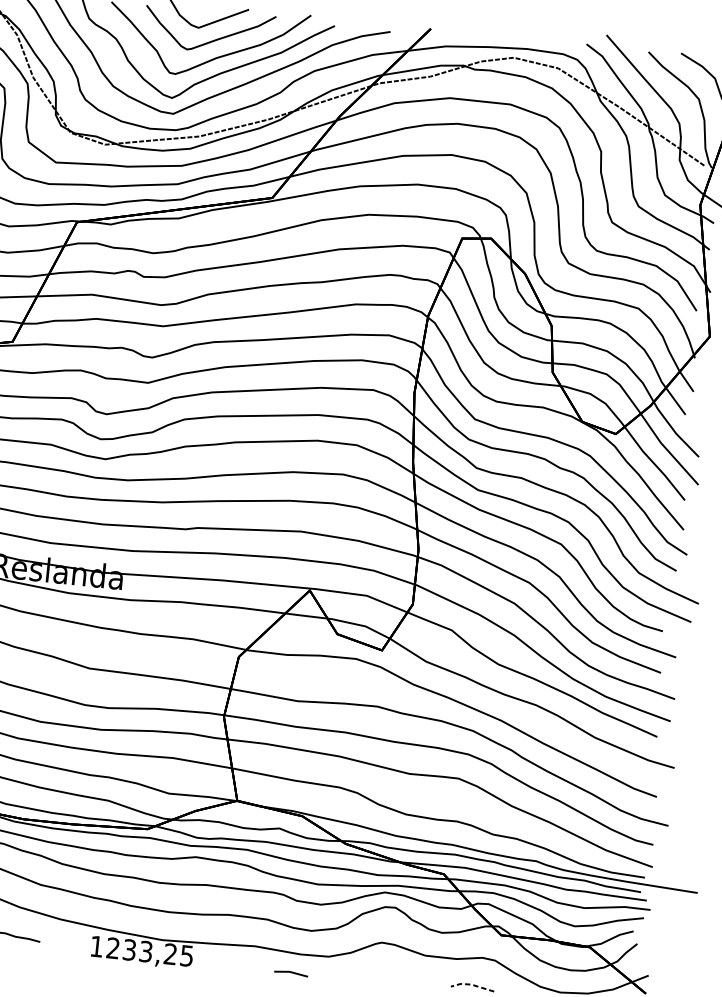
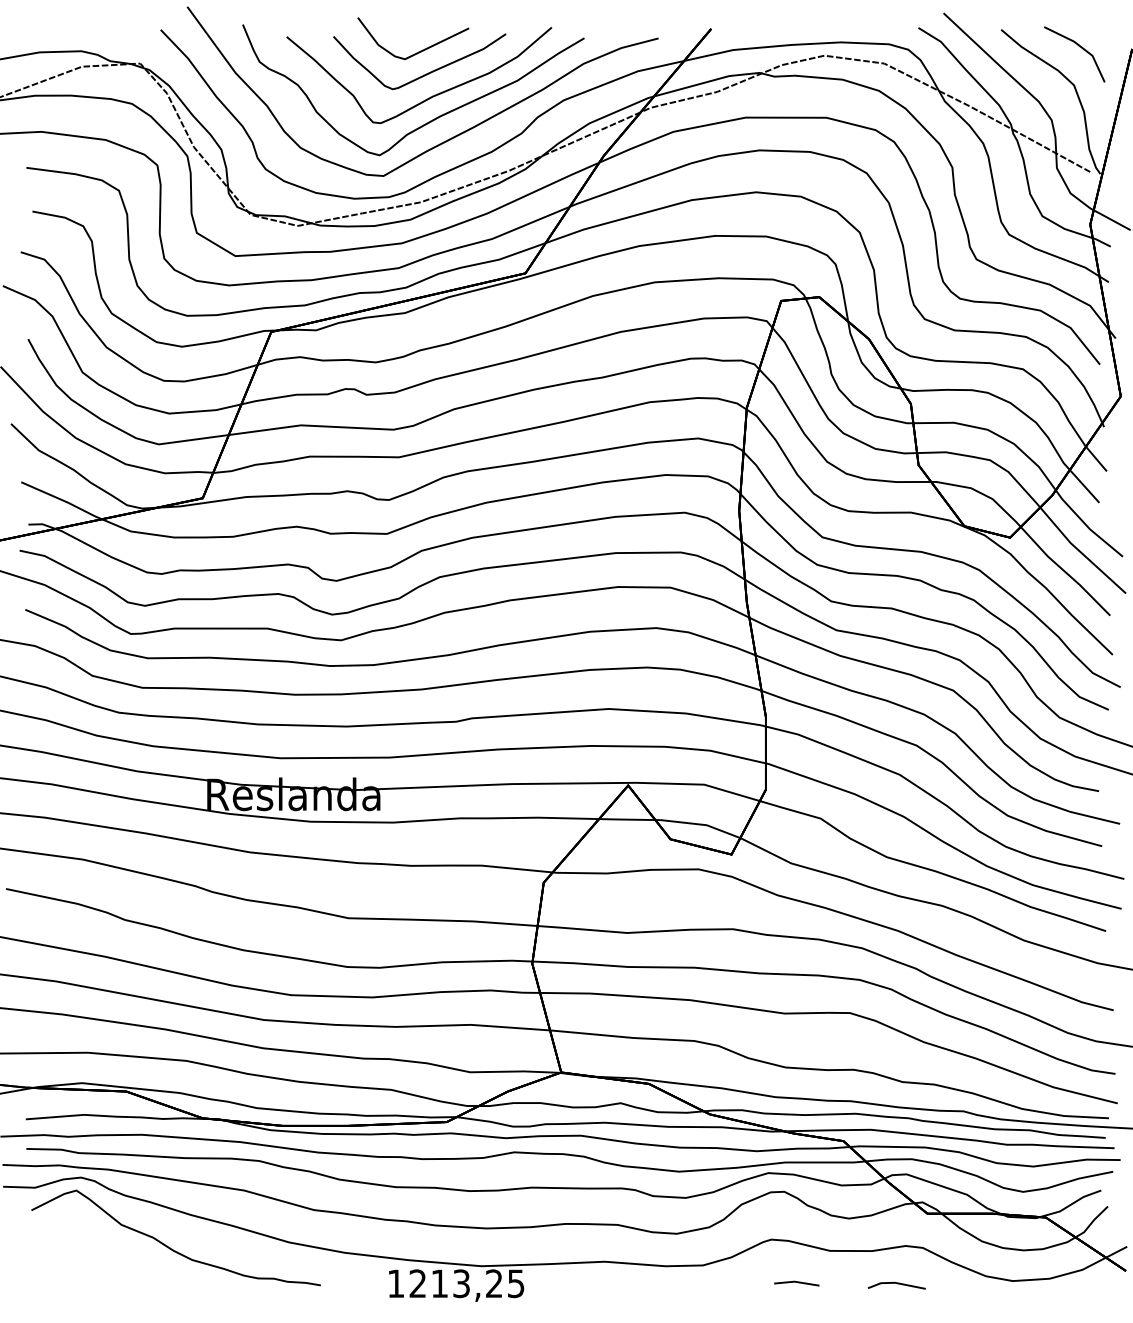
text: (129, 949) -> (439, 1283), 1233,25 -> 1213,25
line: (291, 972) -> (796, 1282), moved
line: (471, 984) -> (895, 1282), dashed -> solid

